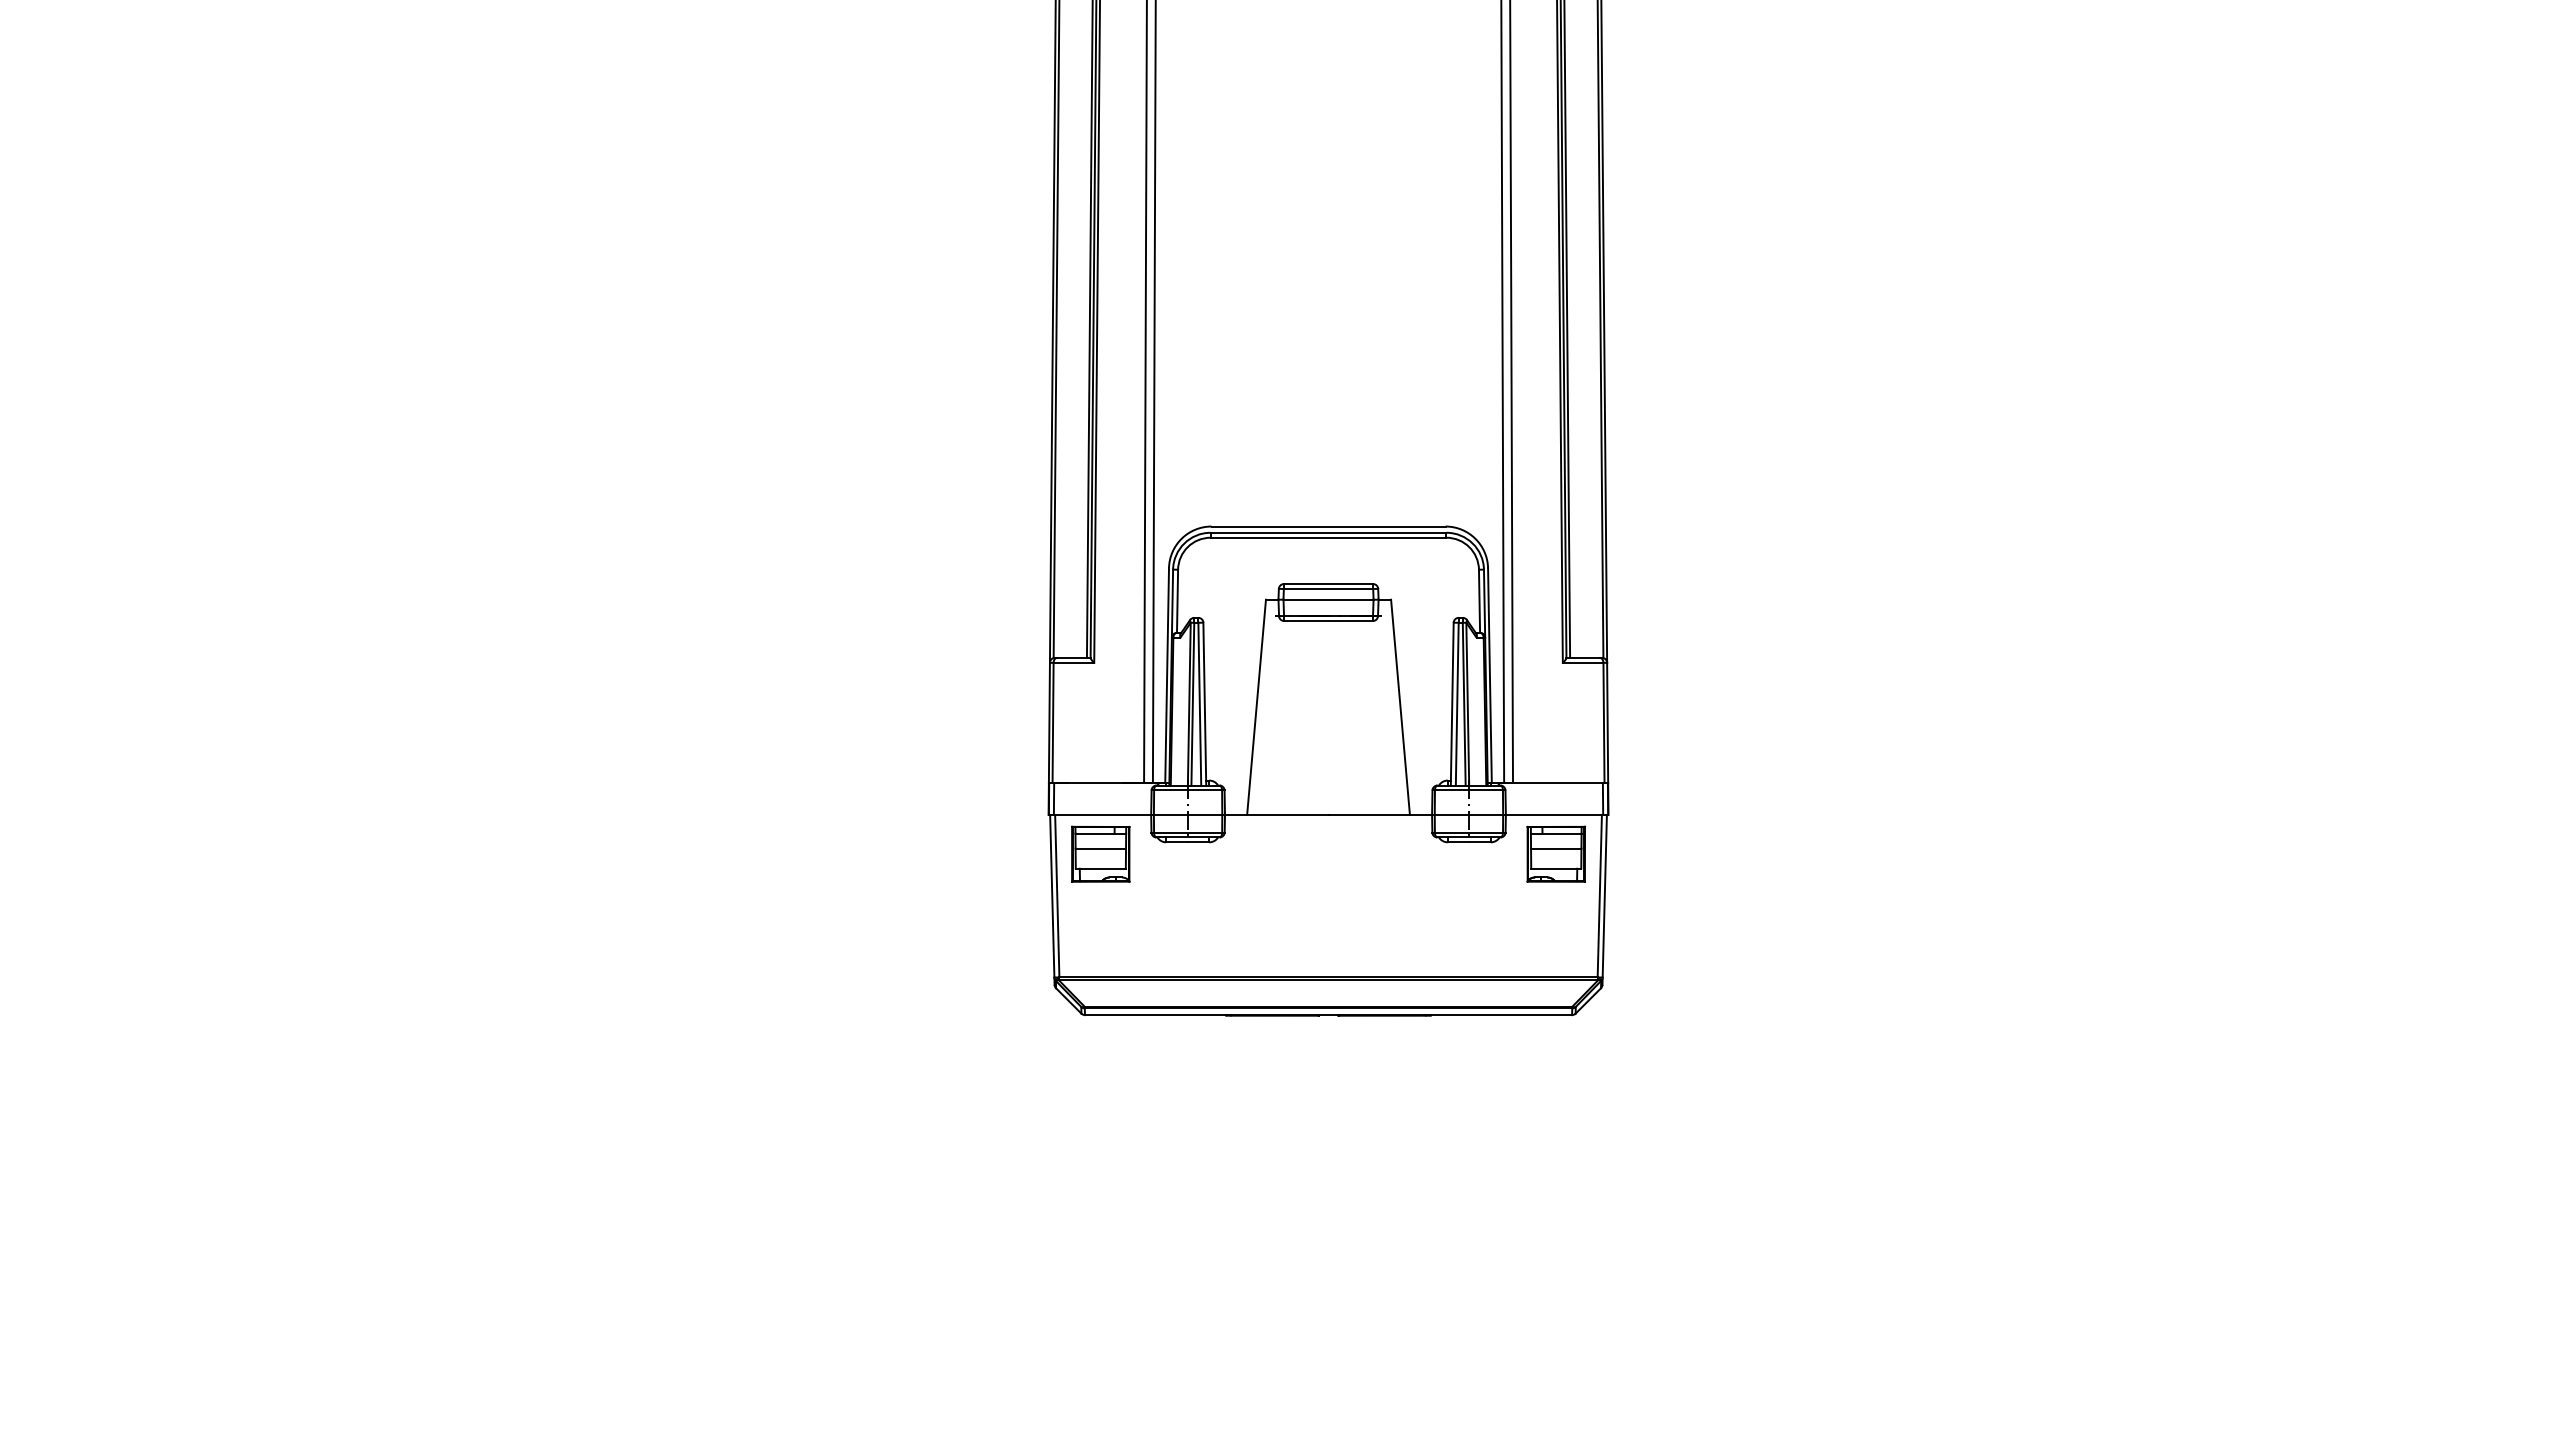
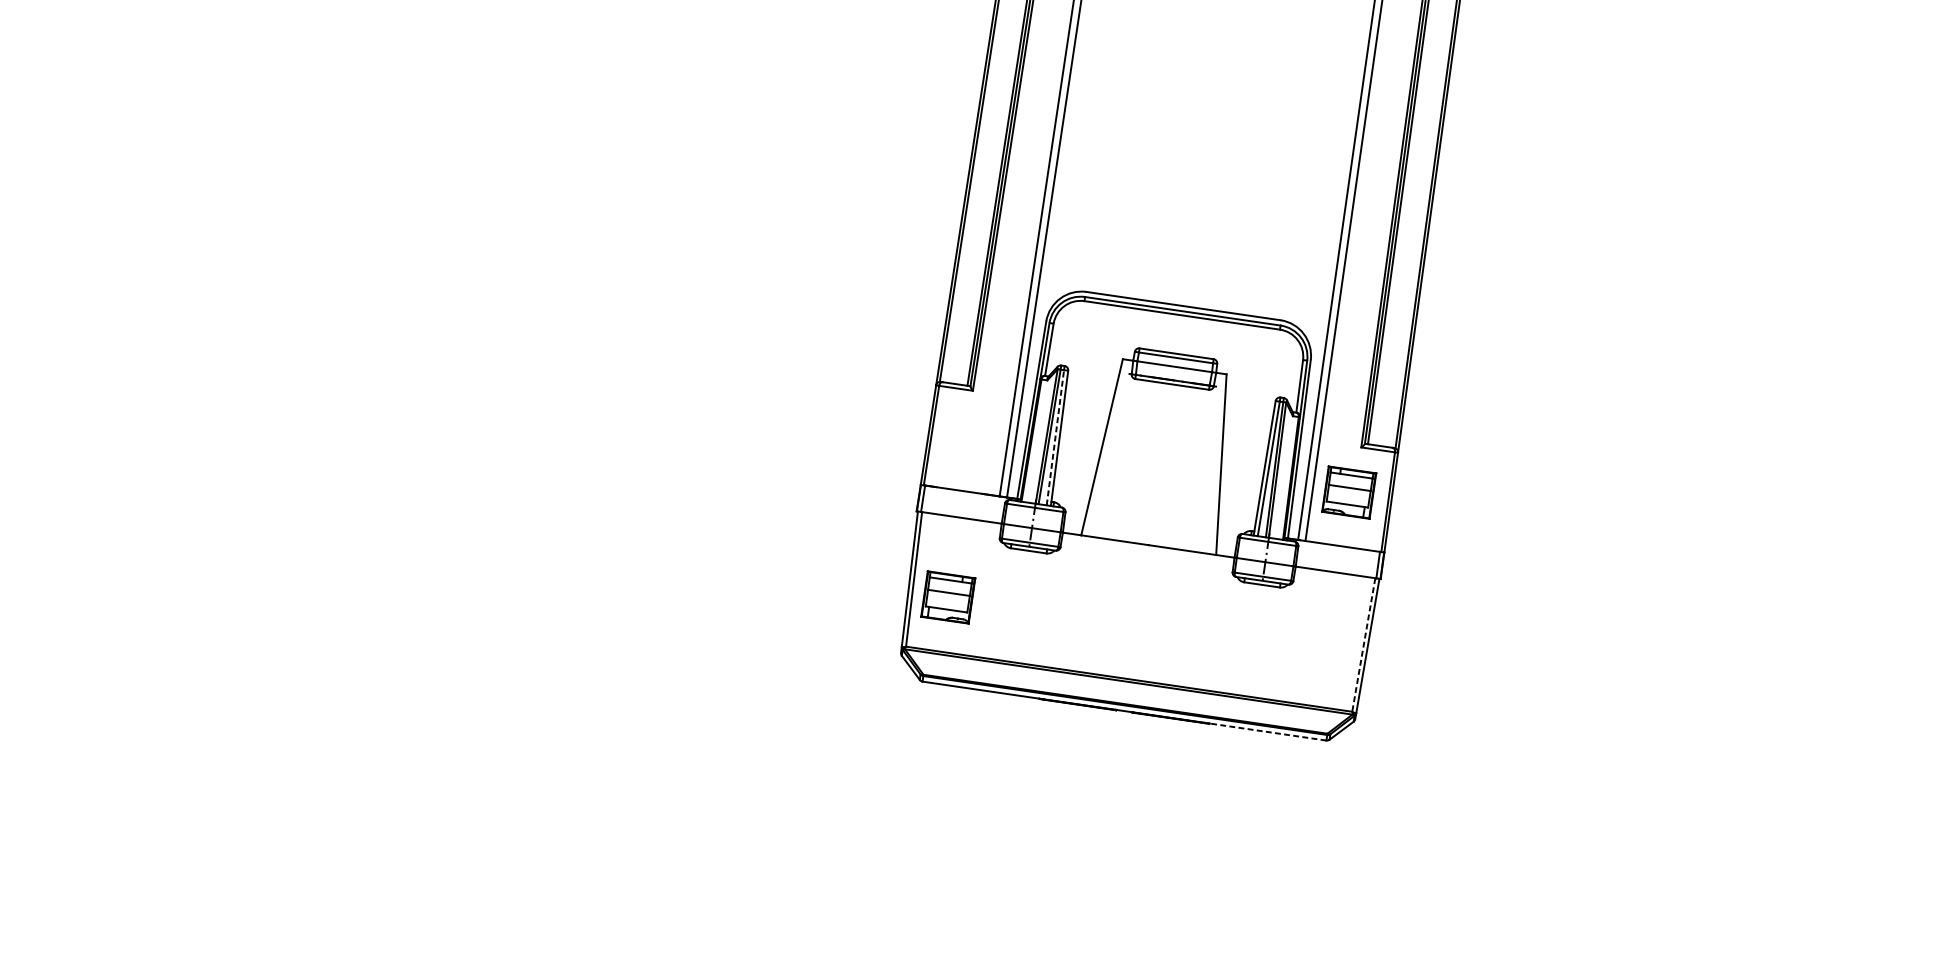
line: (1199, 703) -> (1055, 437), solid -> dashed
part: (1100, 853) -> (948, 596), moved
part: (1555, 853) -> (1348, 491), moved
line: (1599, 895) -> (1363, 644), solid -> dashed
line: (1501, 1015) -> (1267, 732), solid -> dashed

